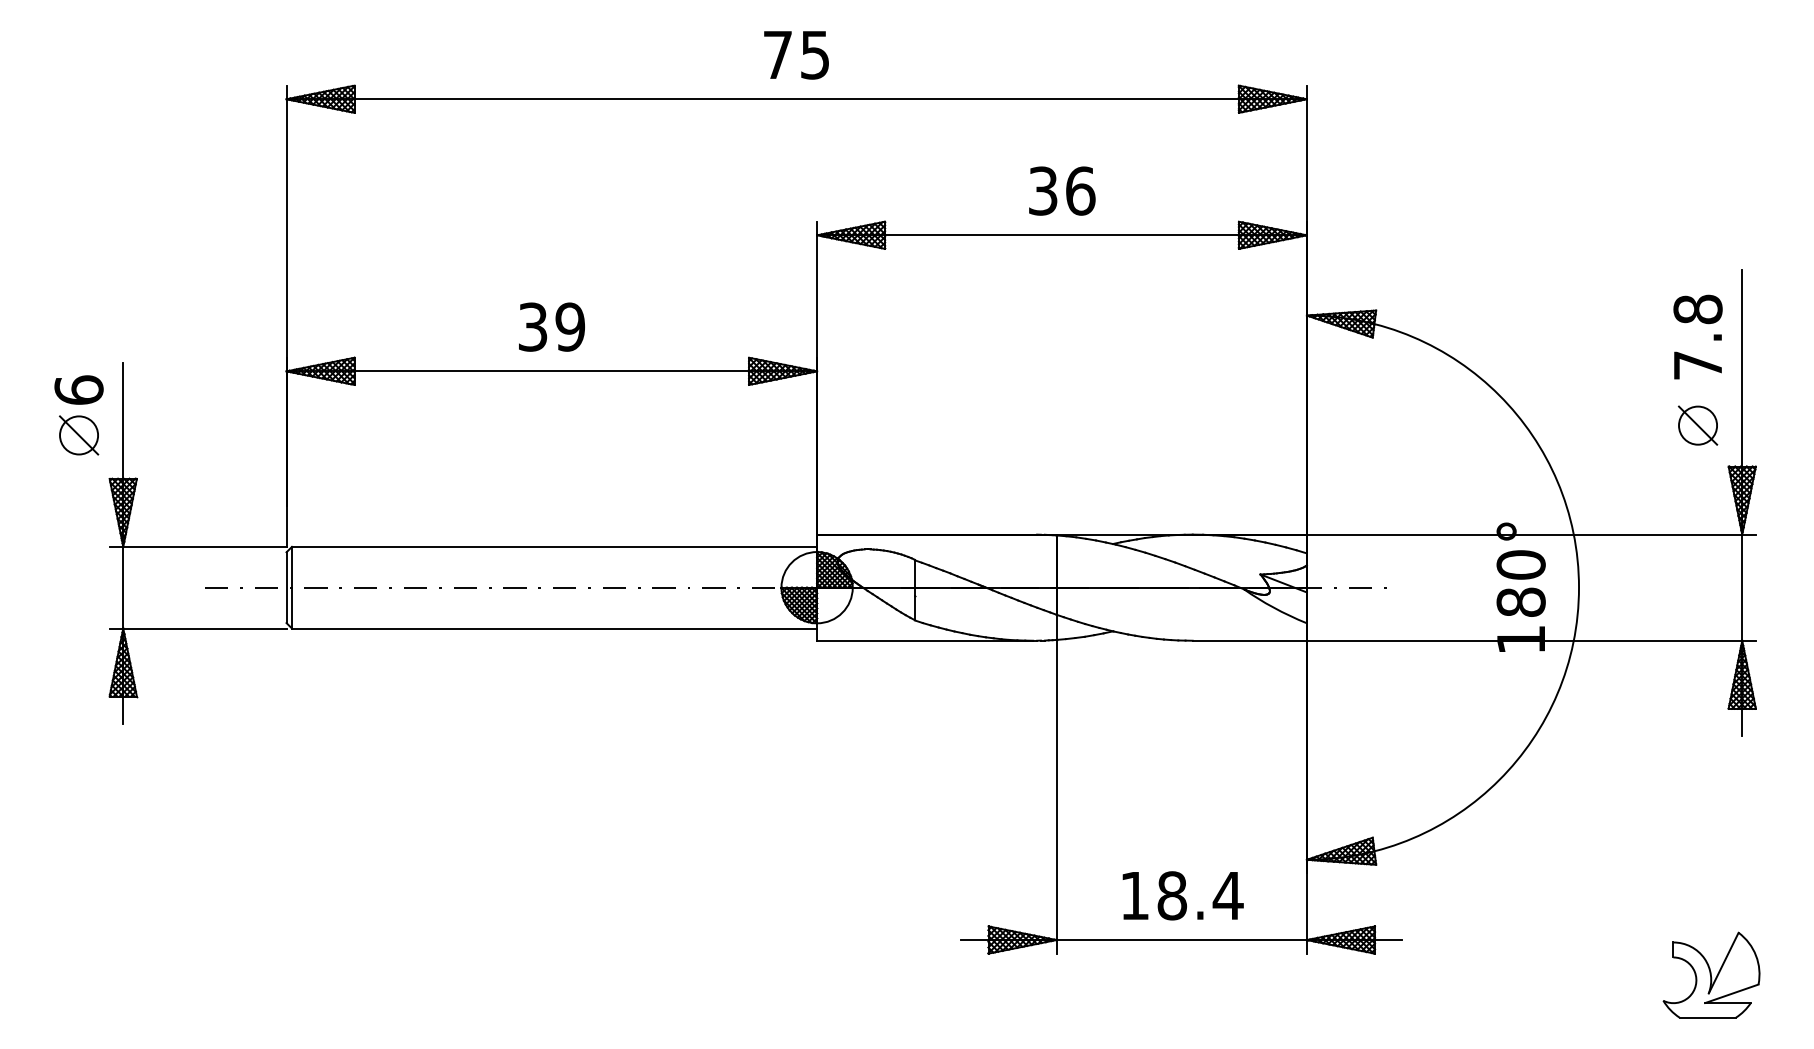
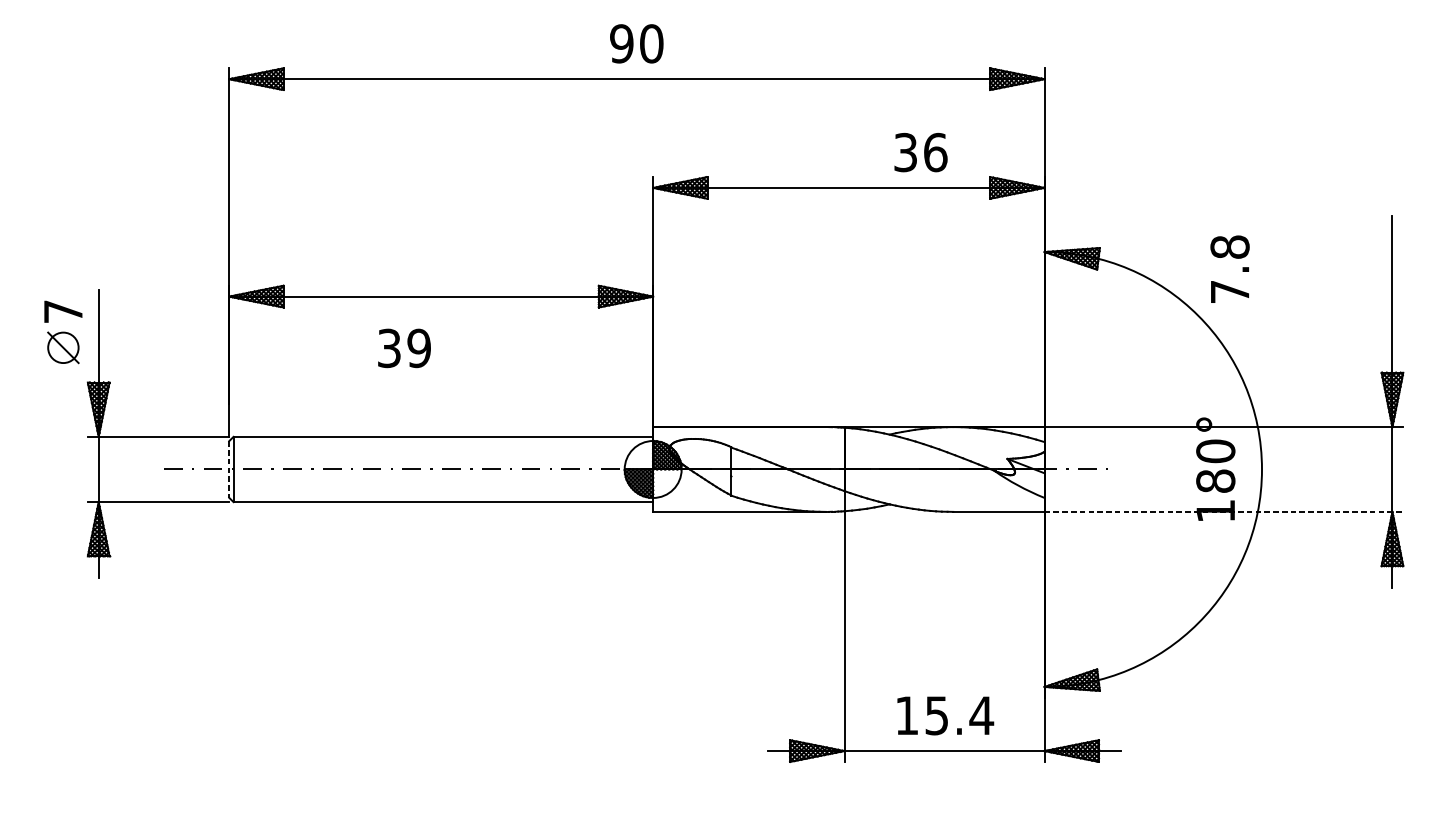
text: (796, 54) -> (636, 43), 75 -> 90
text: (1062, 190) -> (921, 152), moved
text: (551, 326) -> (404, 347), moved
text: (1697, 336) -> (1229, 268), moved
text: (78, 389) -> (62, 311), 6 -> 7
part: (1697, 425) -> (1356, 339), removed
line: (286, 588) -> (229, 470), solid -> dashed
line: (1531, 640) -> (1224, 511), solid -> dashed
text: (1172, 895) -> (937, 715), 18.4 -> 15.4
part: (1711, 974) -> (1367, 778), removed

